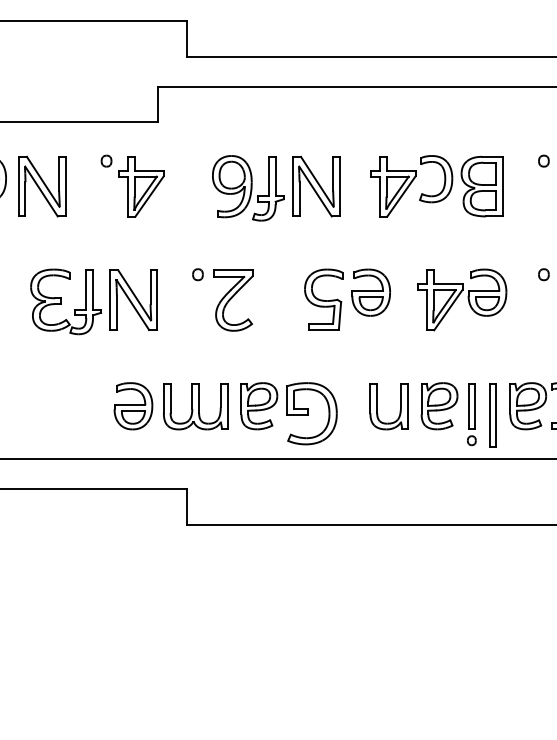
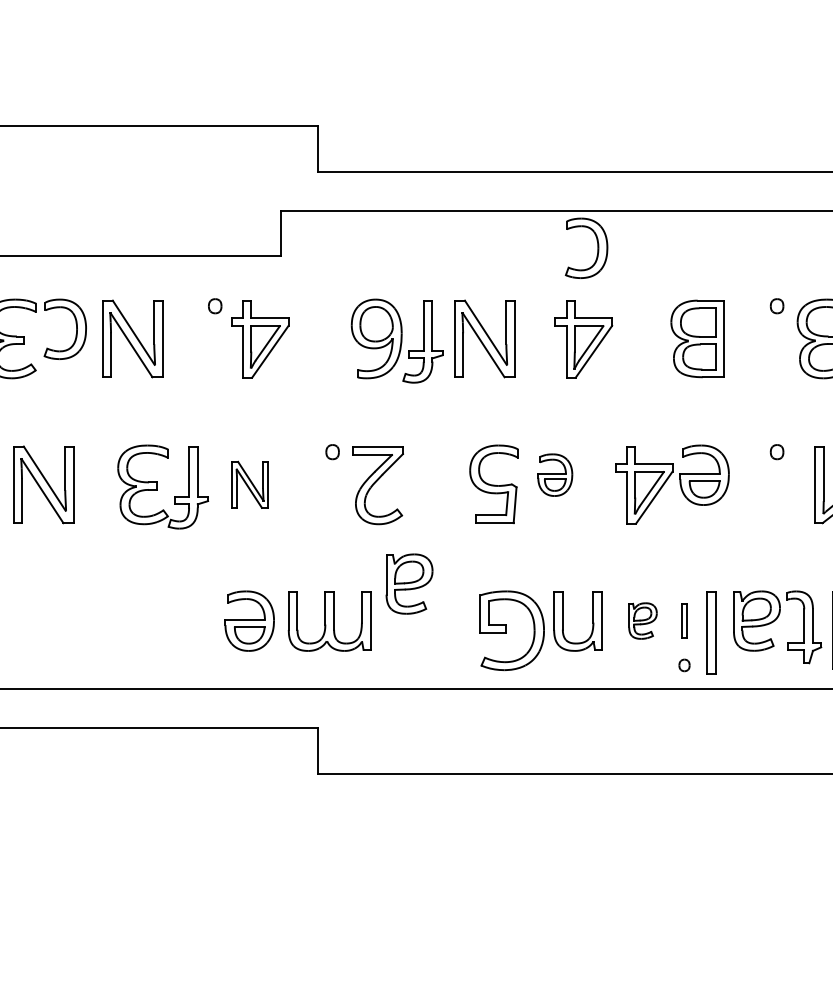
part: (444, 178) -> (597, 247), moved
part: (371, 292) -> (555, 474), size x0.7
part: (133, 299) -> (249, 484), size x0.6
part: (259, 405) -> (409, 583), moved
part: (439, 405) -> (642, 620), size x0.6
part: (471, 405) -> (684, 620), size x0.6
part: (311, 413) -> (511, 630), moved

